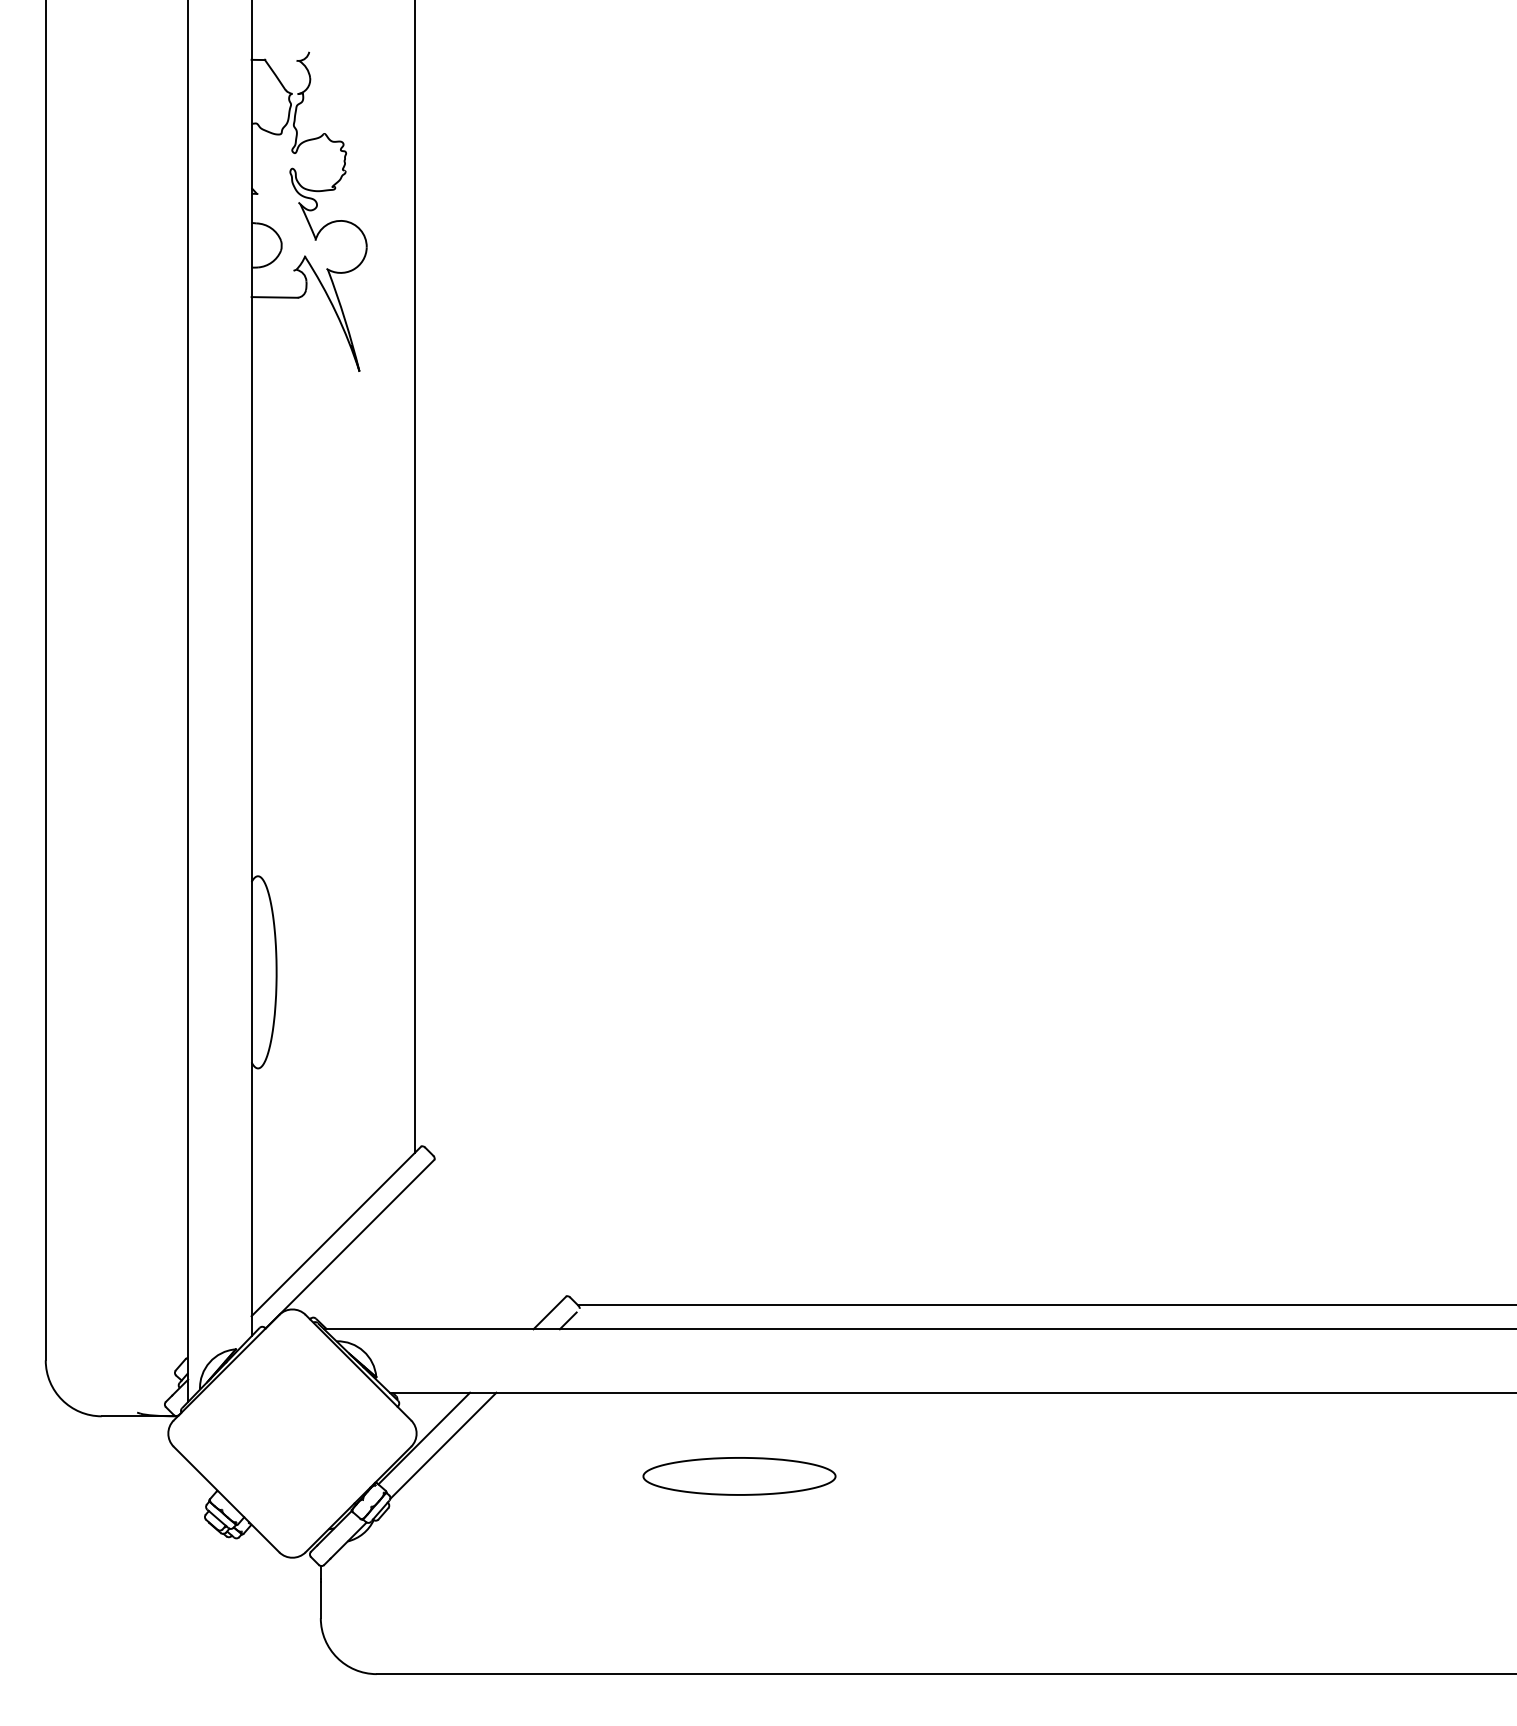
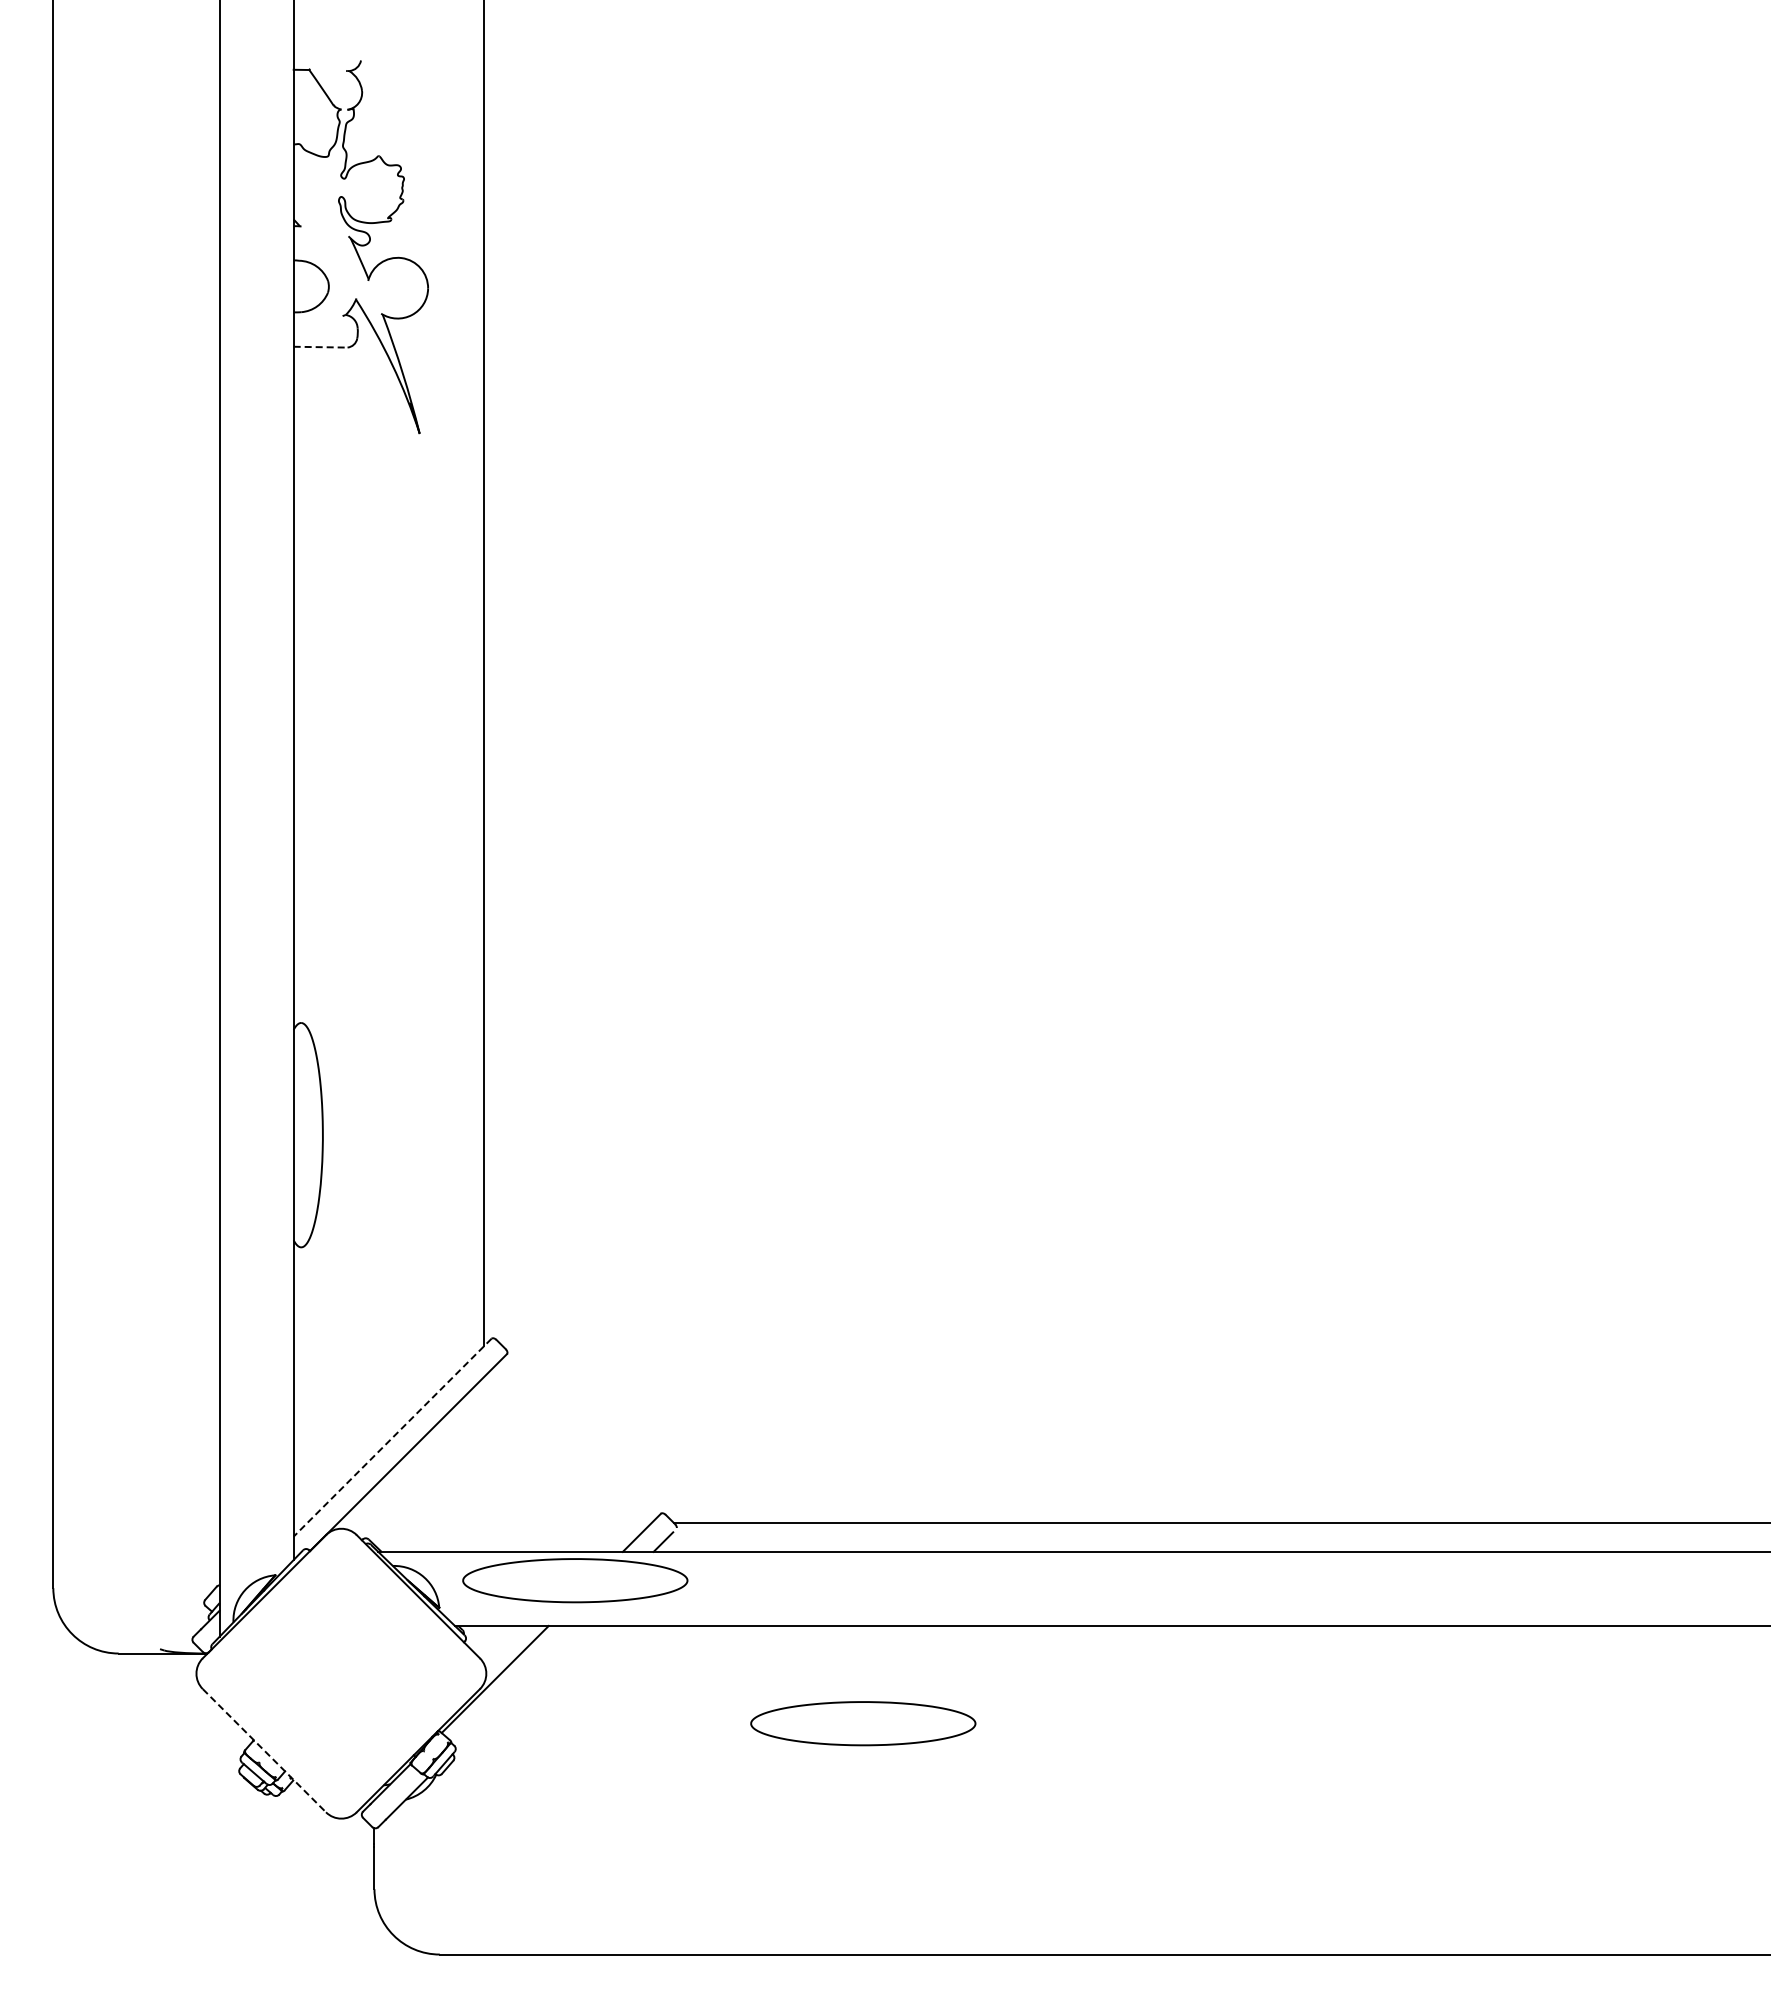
line: (274, 297) -> (320, 347), solid -> dashed
line: (336, 1231) -> (392, 1437), solid -> dashed
part: (492, 1353) -> (575, 1580), added
line: (443, 1445) -> (517, 1687), removed
line: (226, 1500) -> (264, 1751), solid -> dashed

